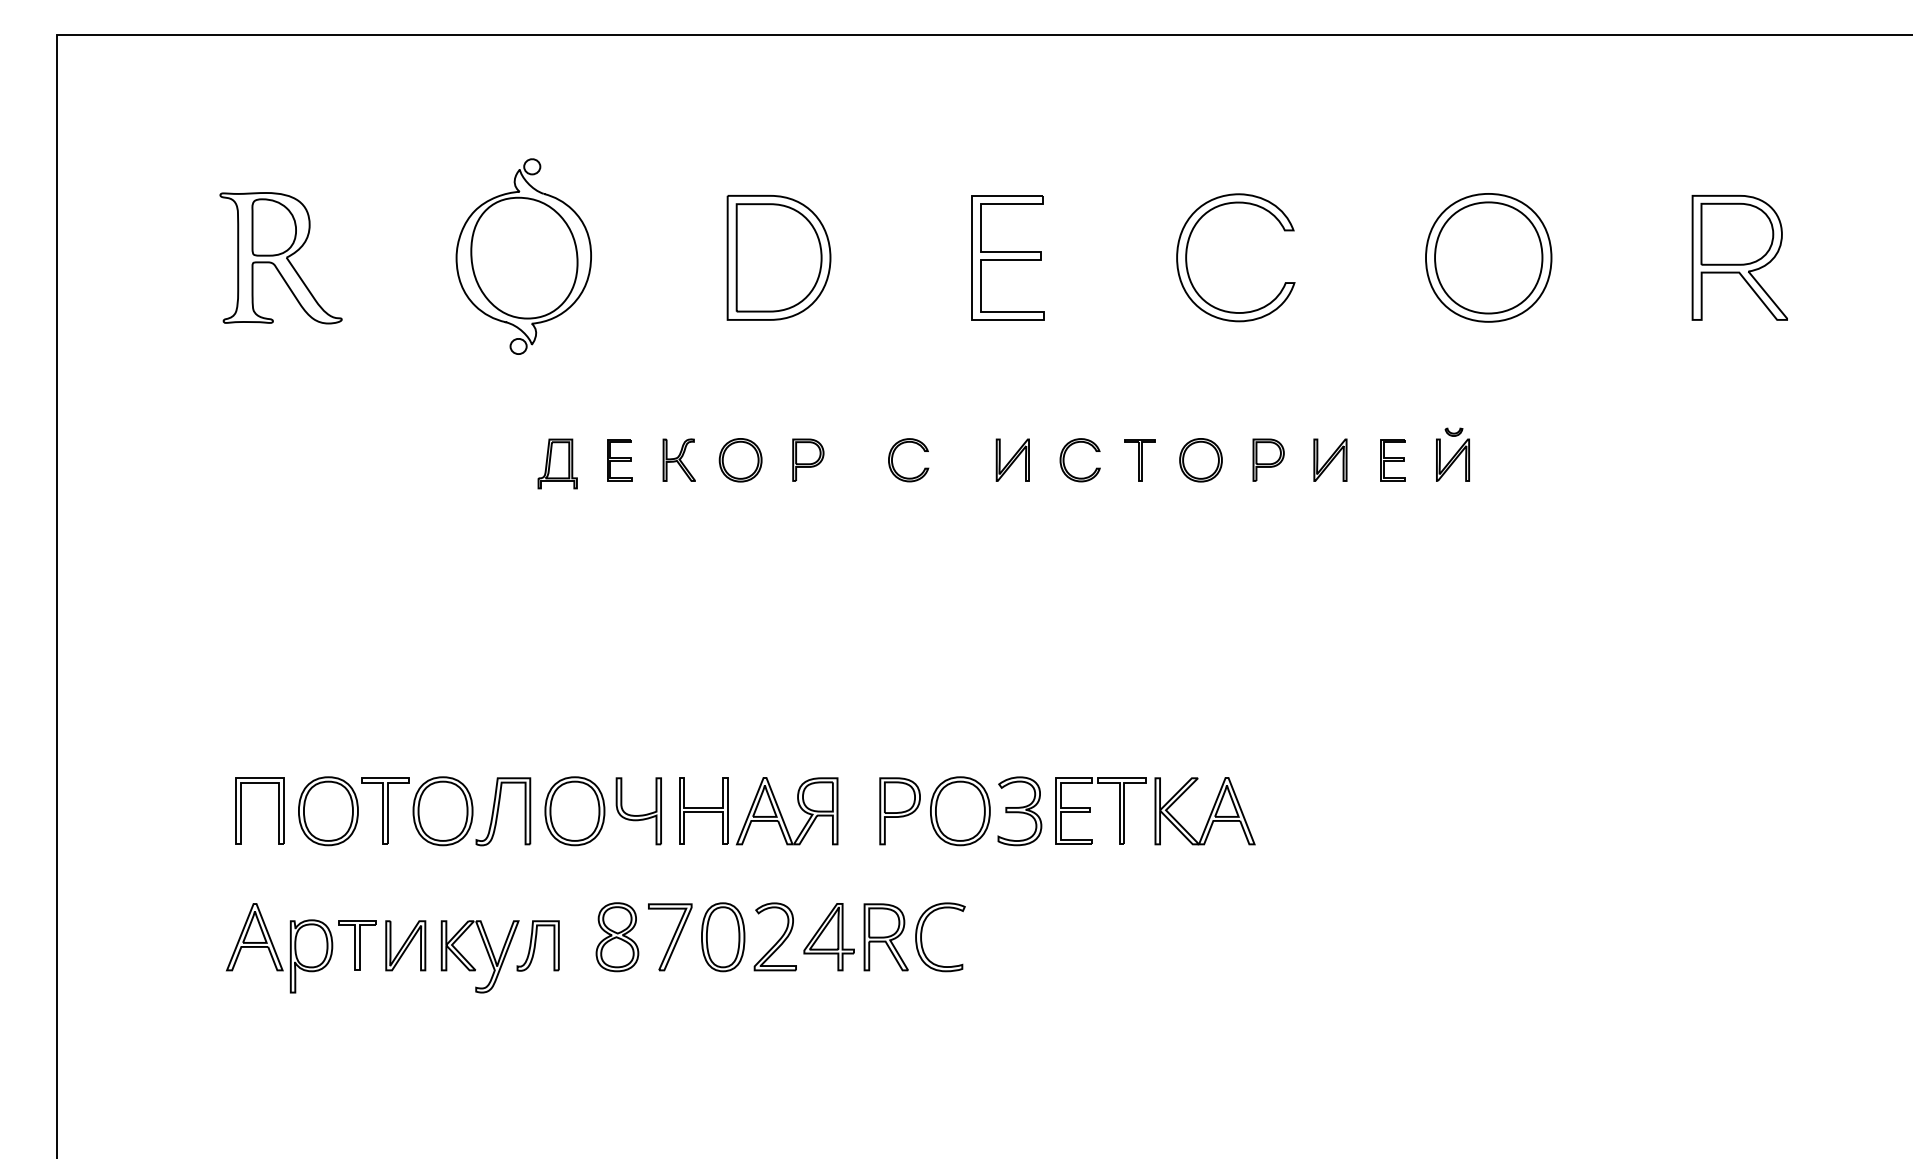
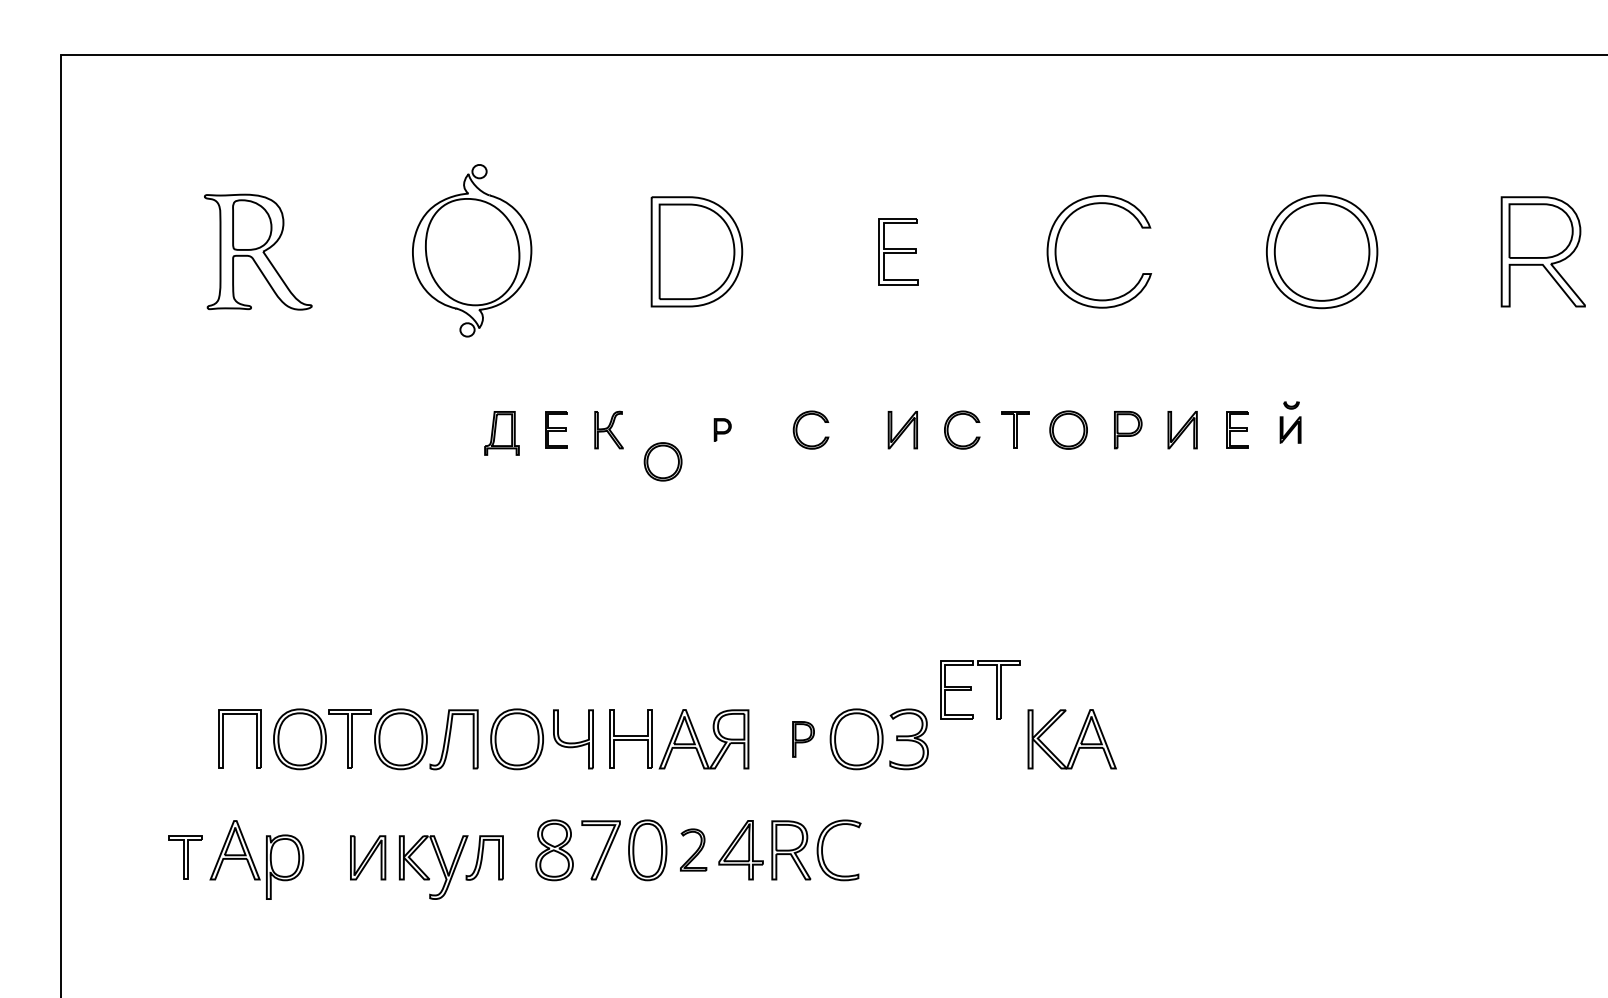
part: (1007, 257) -> (898, 251), size x0.6
part: (808, 459) -> (722, 429), size x0.6
part: (1452, 459) -> (1290, 429), size x0.7
part: (740, 460) -> (662, 462), moved
part: (1090, 810) -> (971, 689), moved
part: (899, 811) -> (803, 739), size x0.6
part: (774, 936) -> (692, 849), size x0.7
part: (357, 945) -> (185, 857), moved

